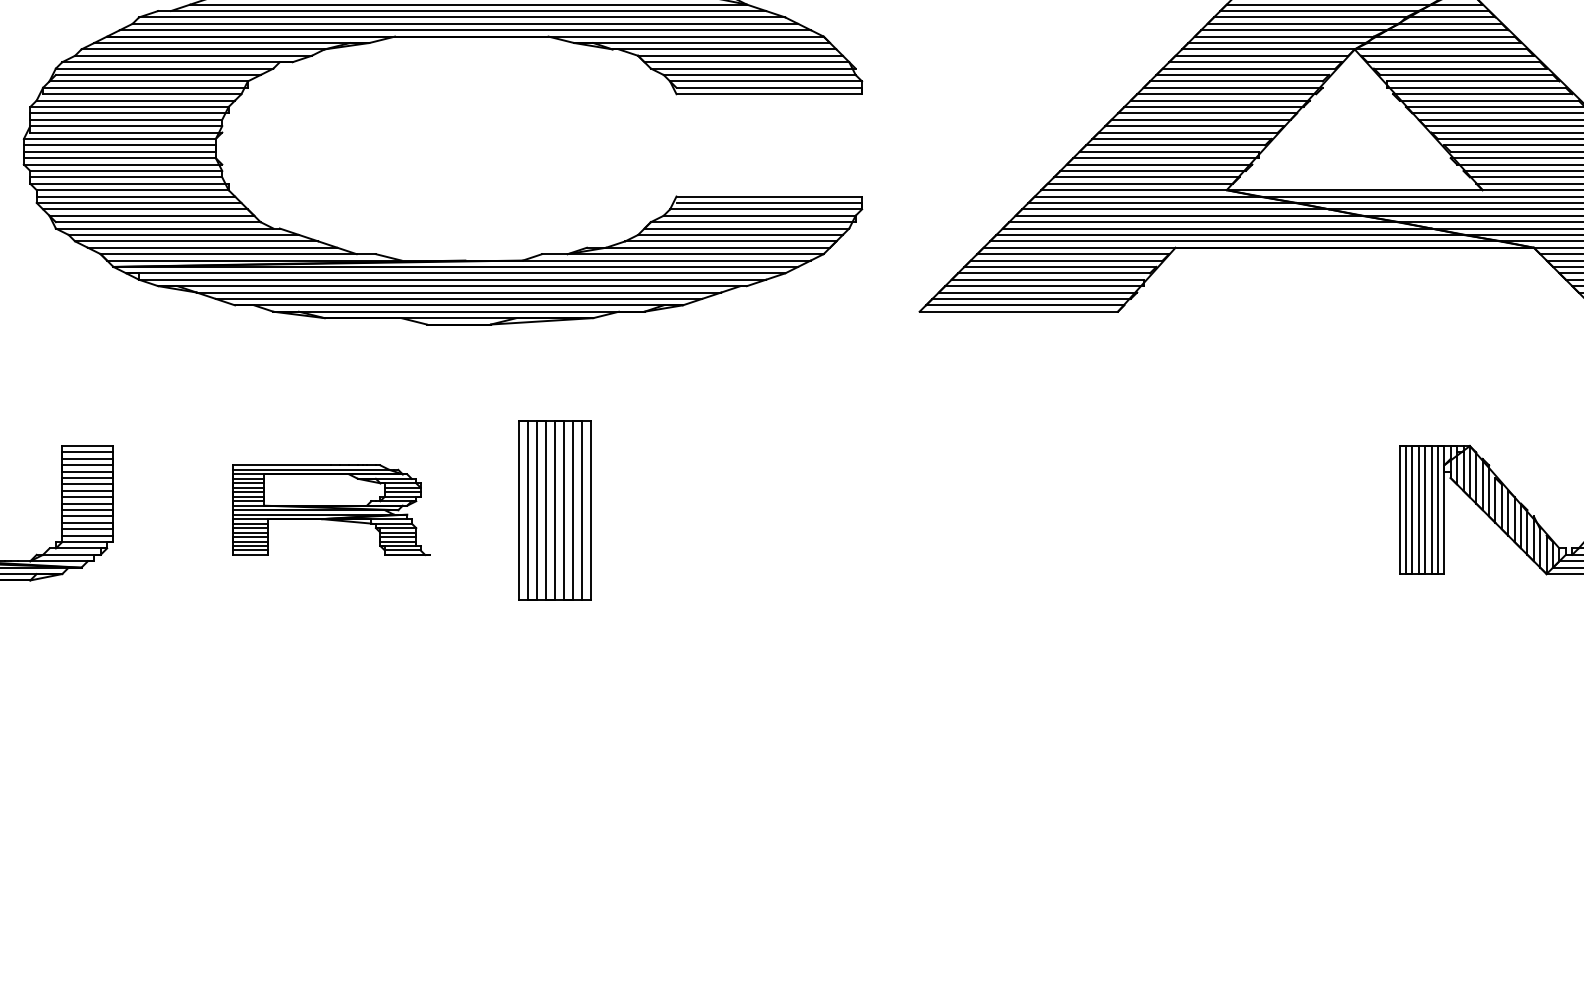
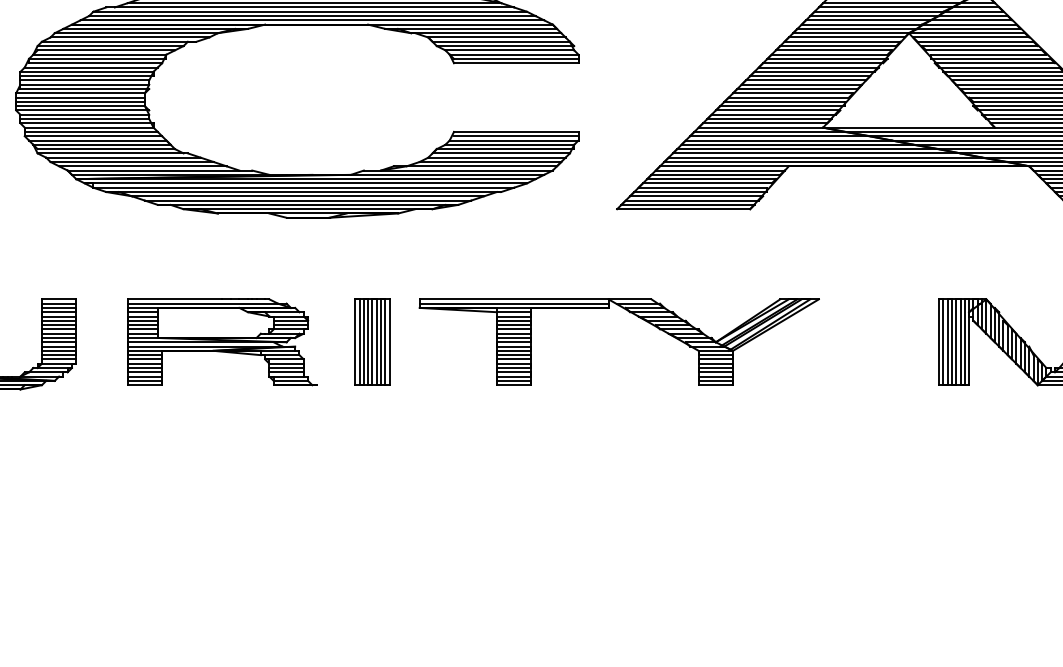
part: (938, 467) -> (629, 313), added
part: (555, 508) -> (372, 341), size x0.71
part: (331, 510) -> (222, 342), size x1.43

